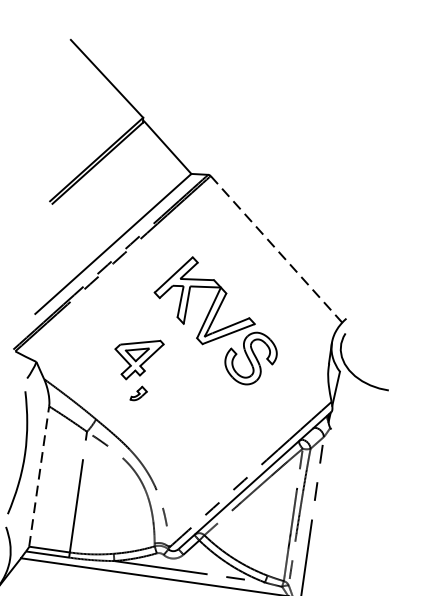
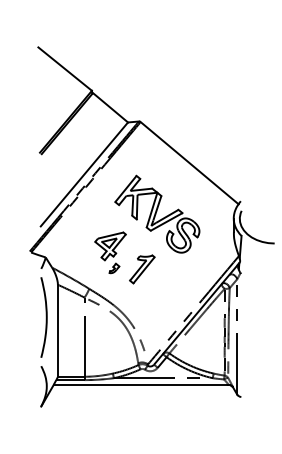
line: (276, 248) -> (189, 162), dashed -> solid
part: (181, 401) -> (142, 269), added
line: (38, 476) -> (57, 330), dashed -> solid

